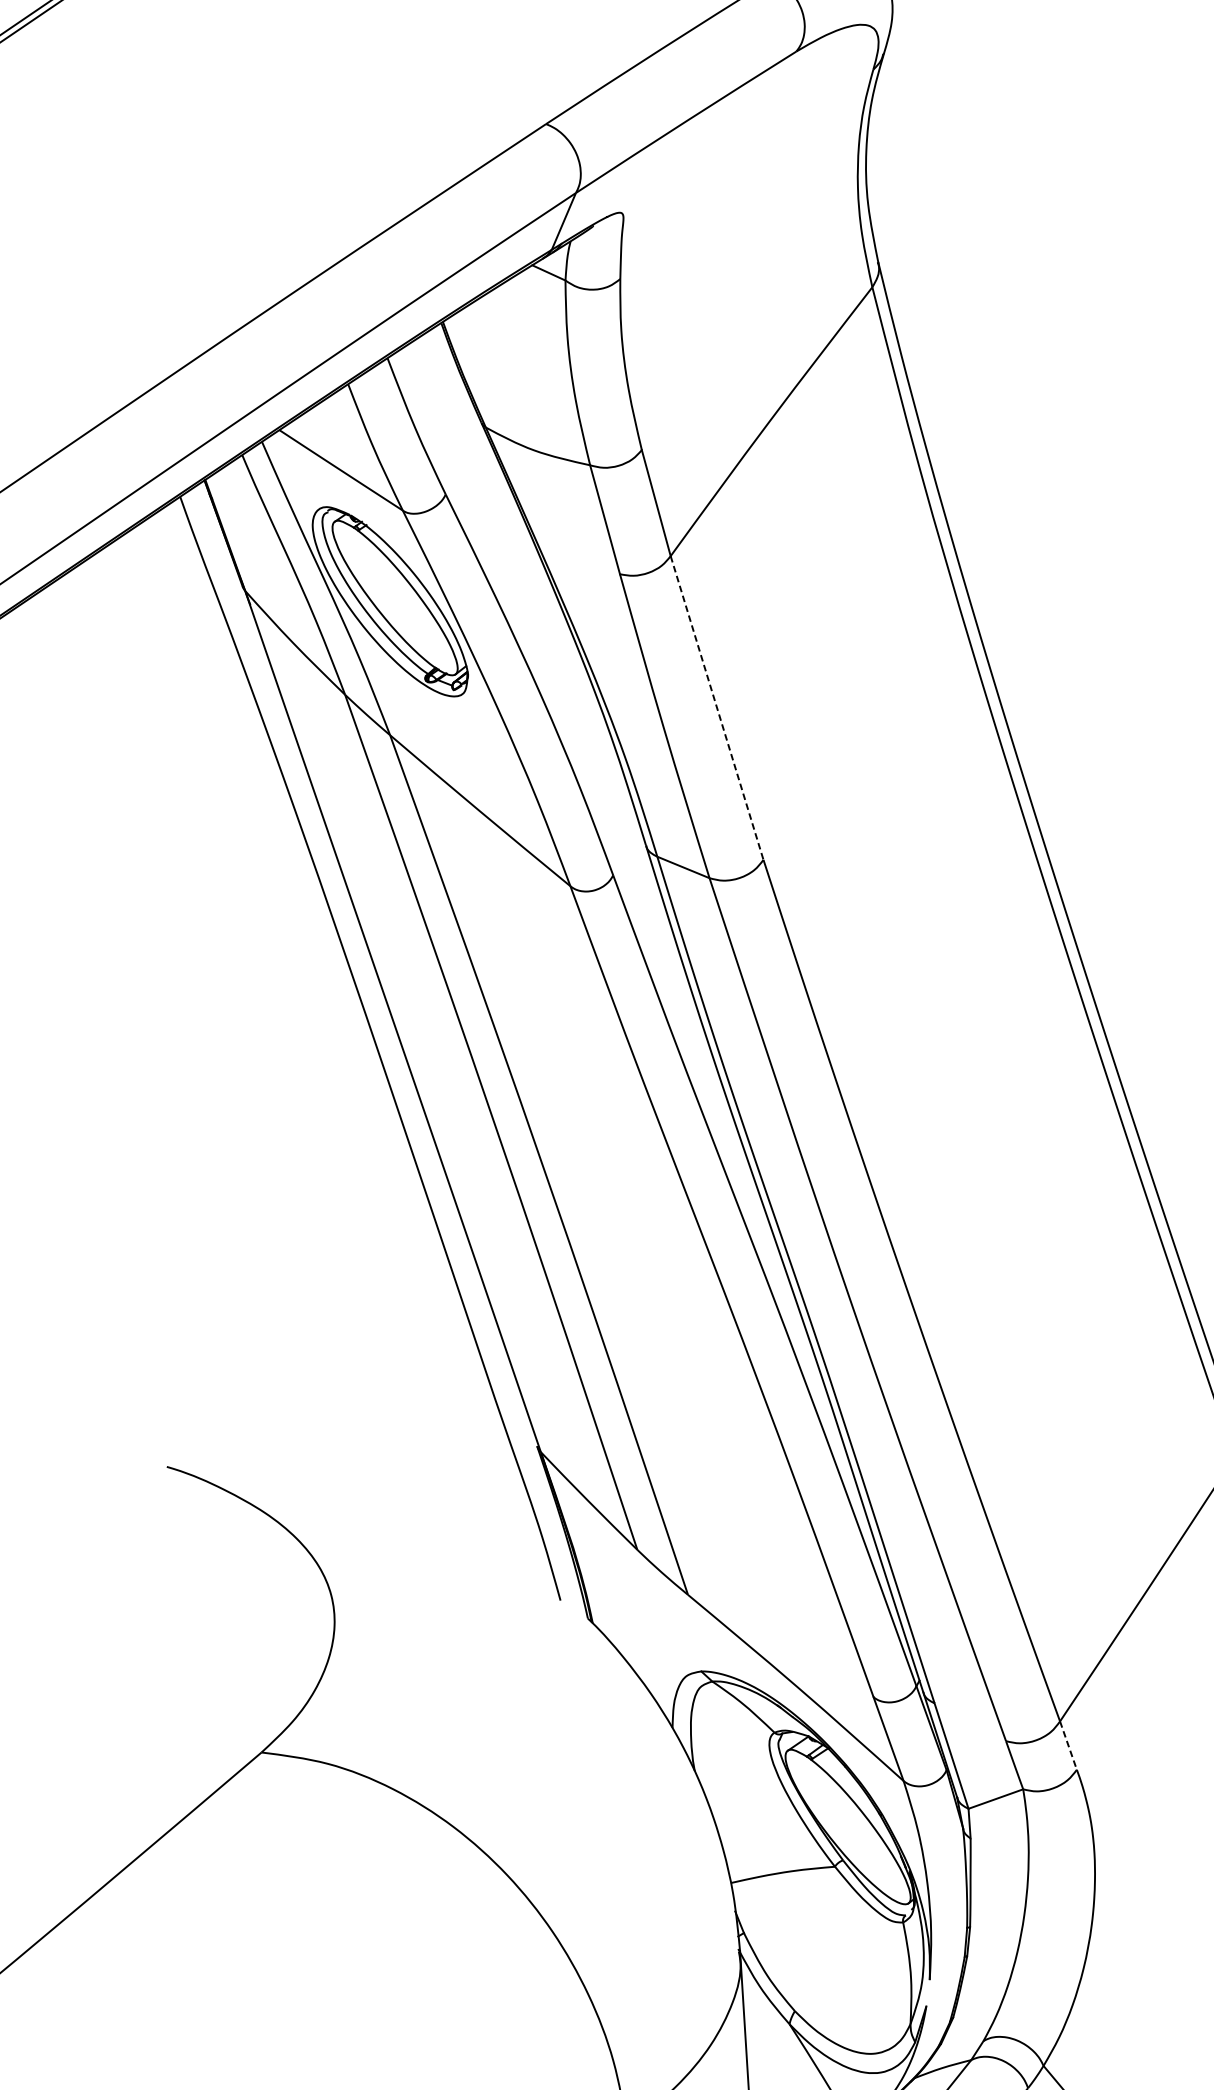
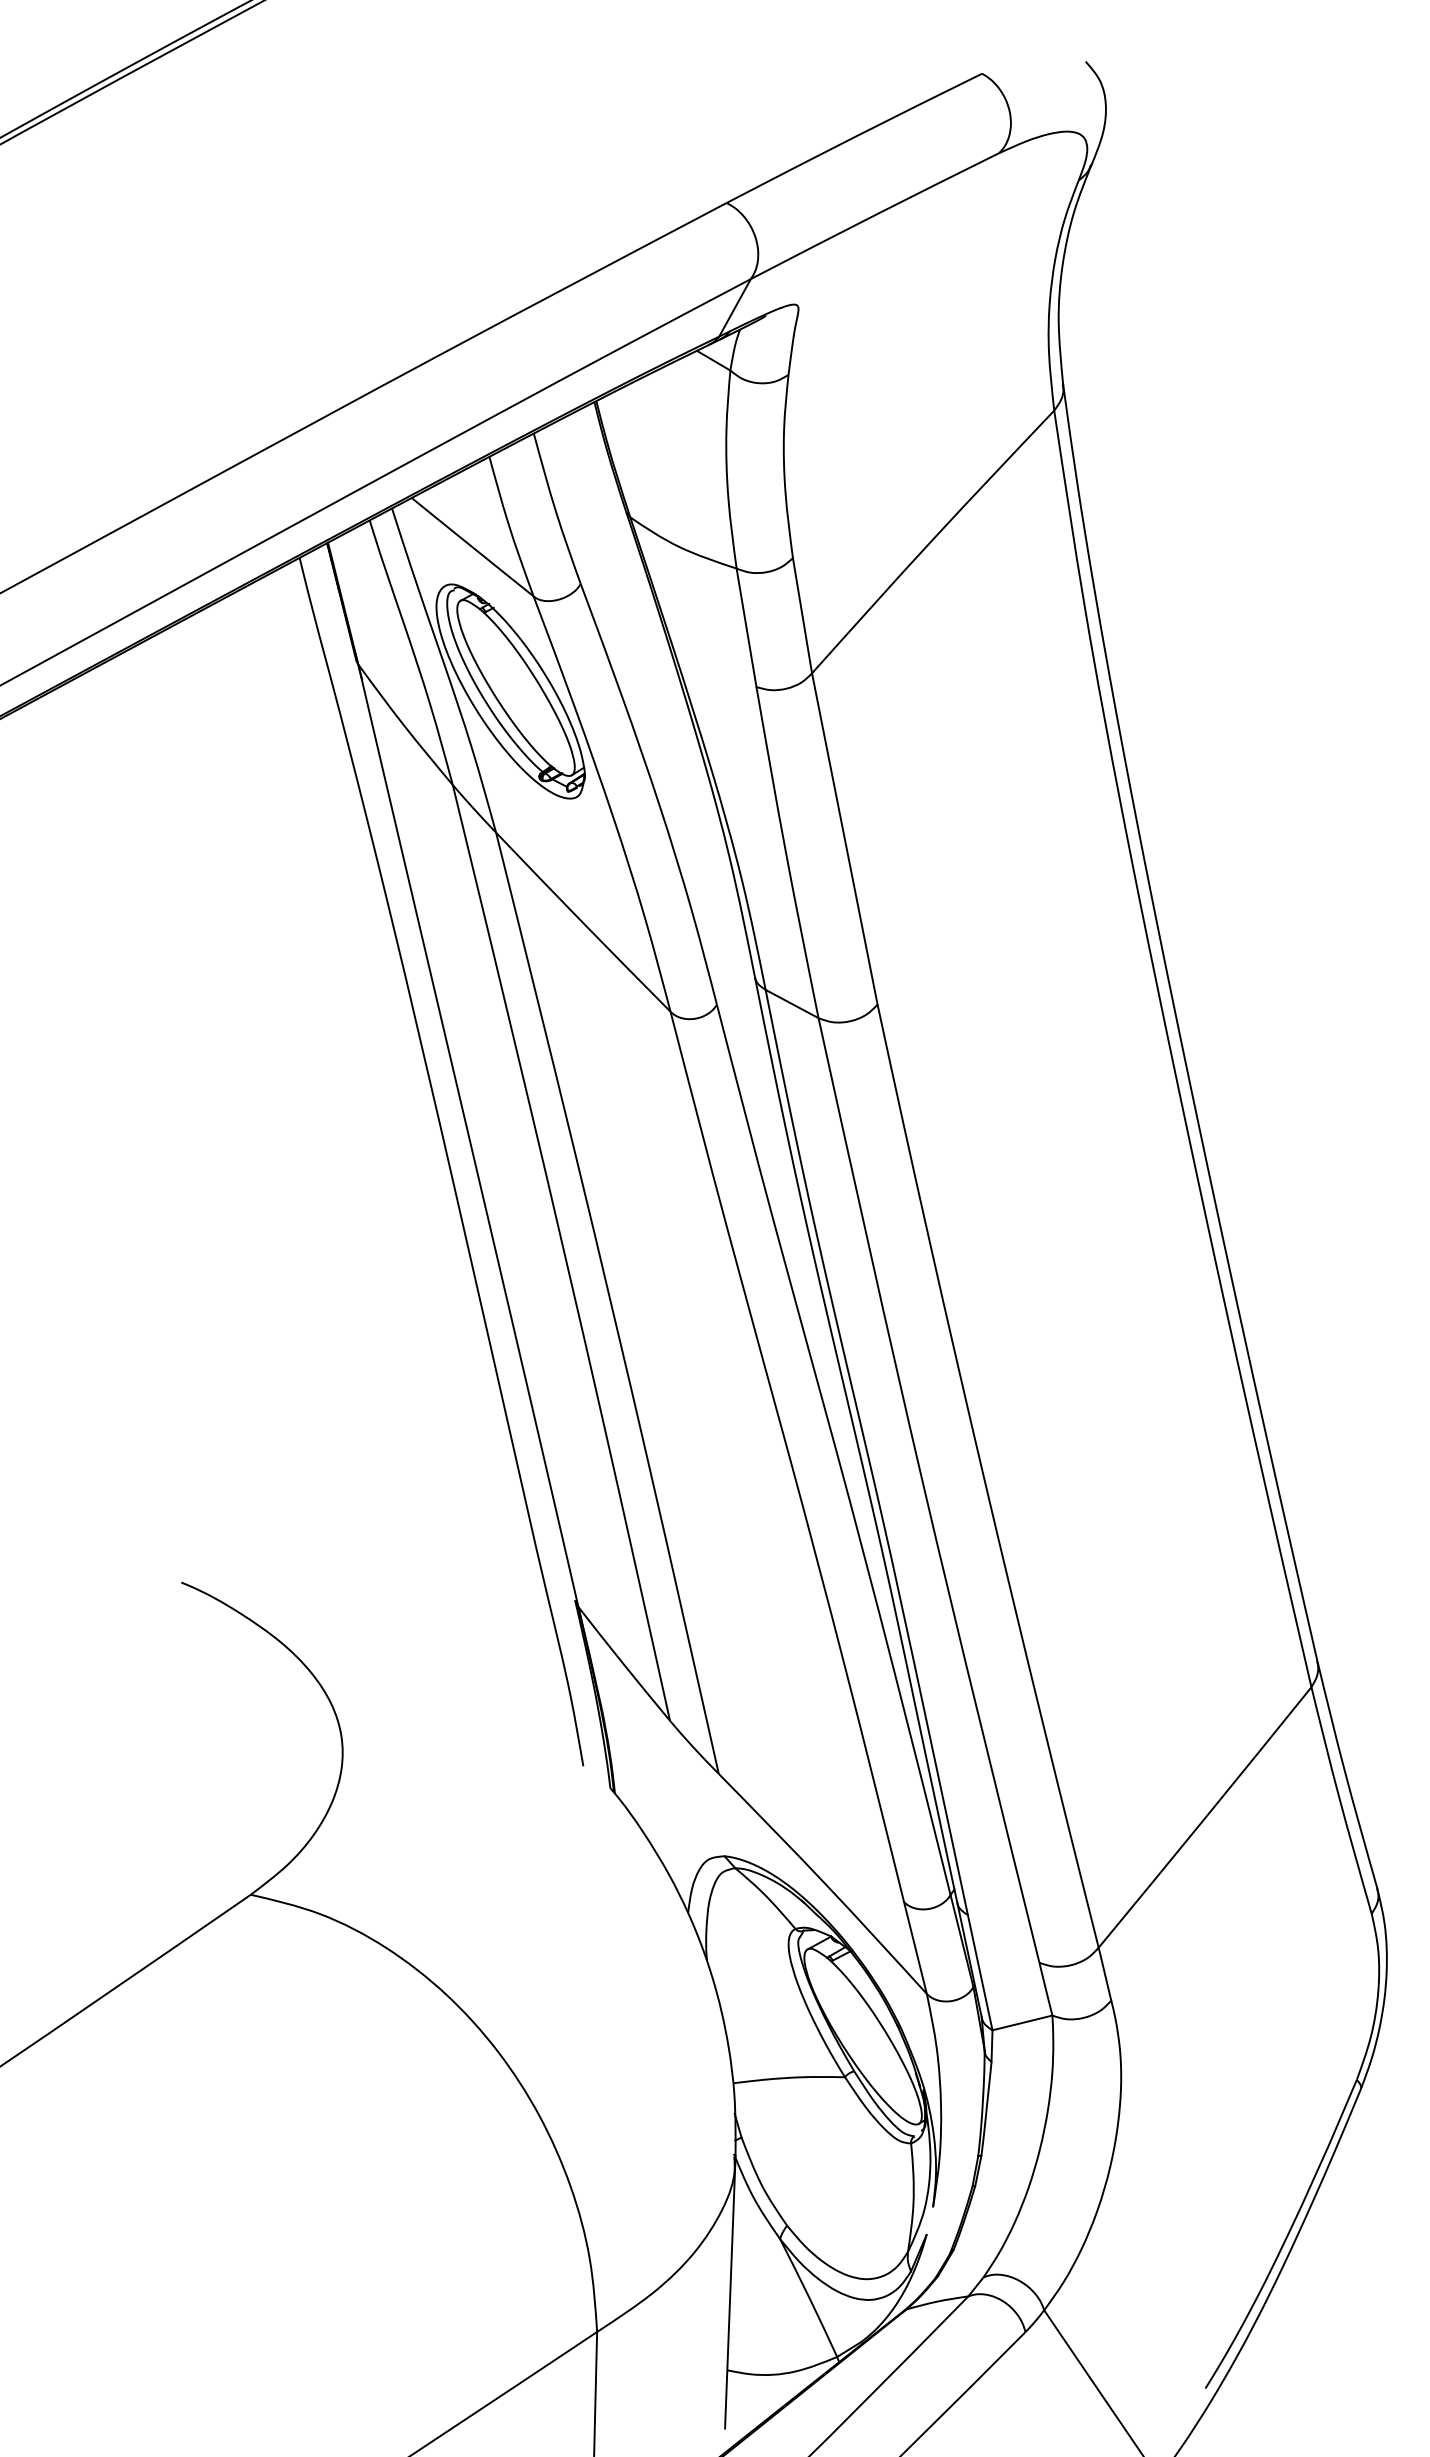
line: (716, 707) -> (844, 838), dashed -> solid
line: (1068, 1745) -> (1105, 1974), dashed -> solid

